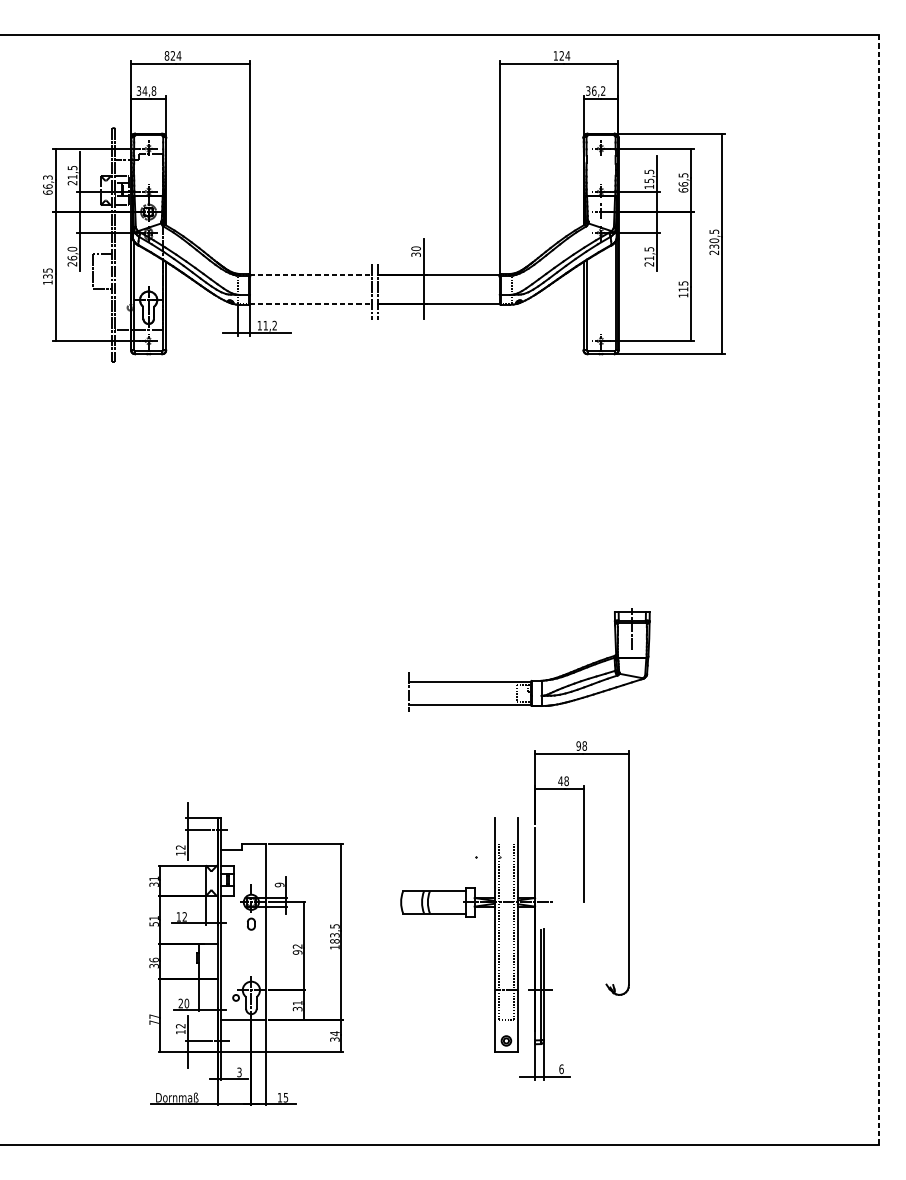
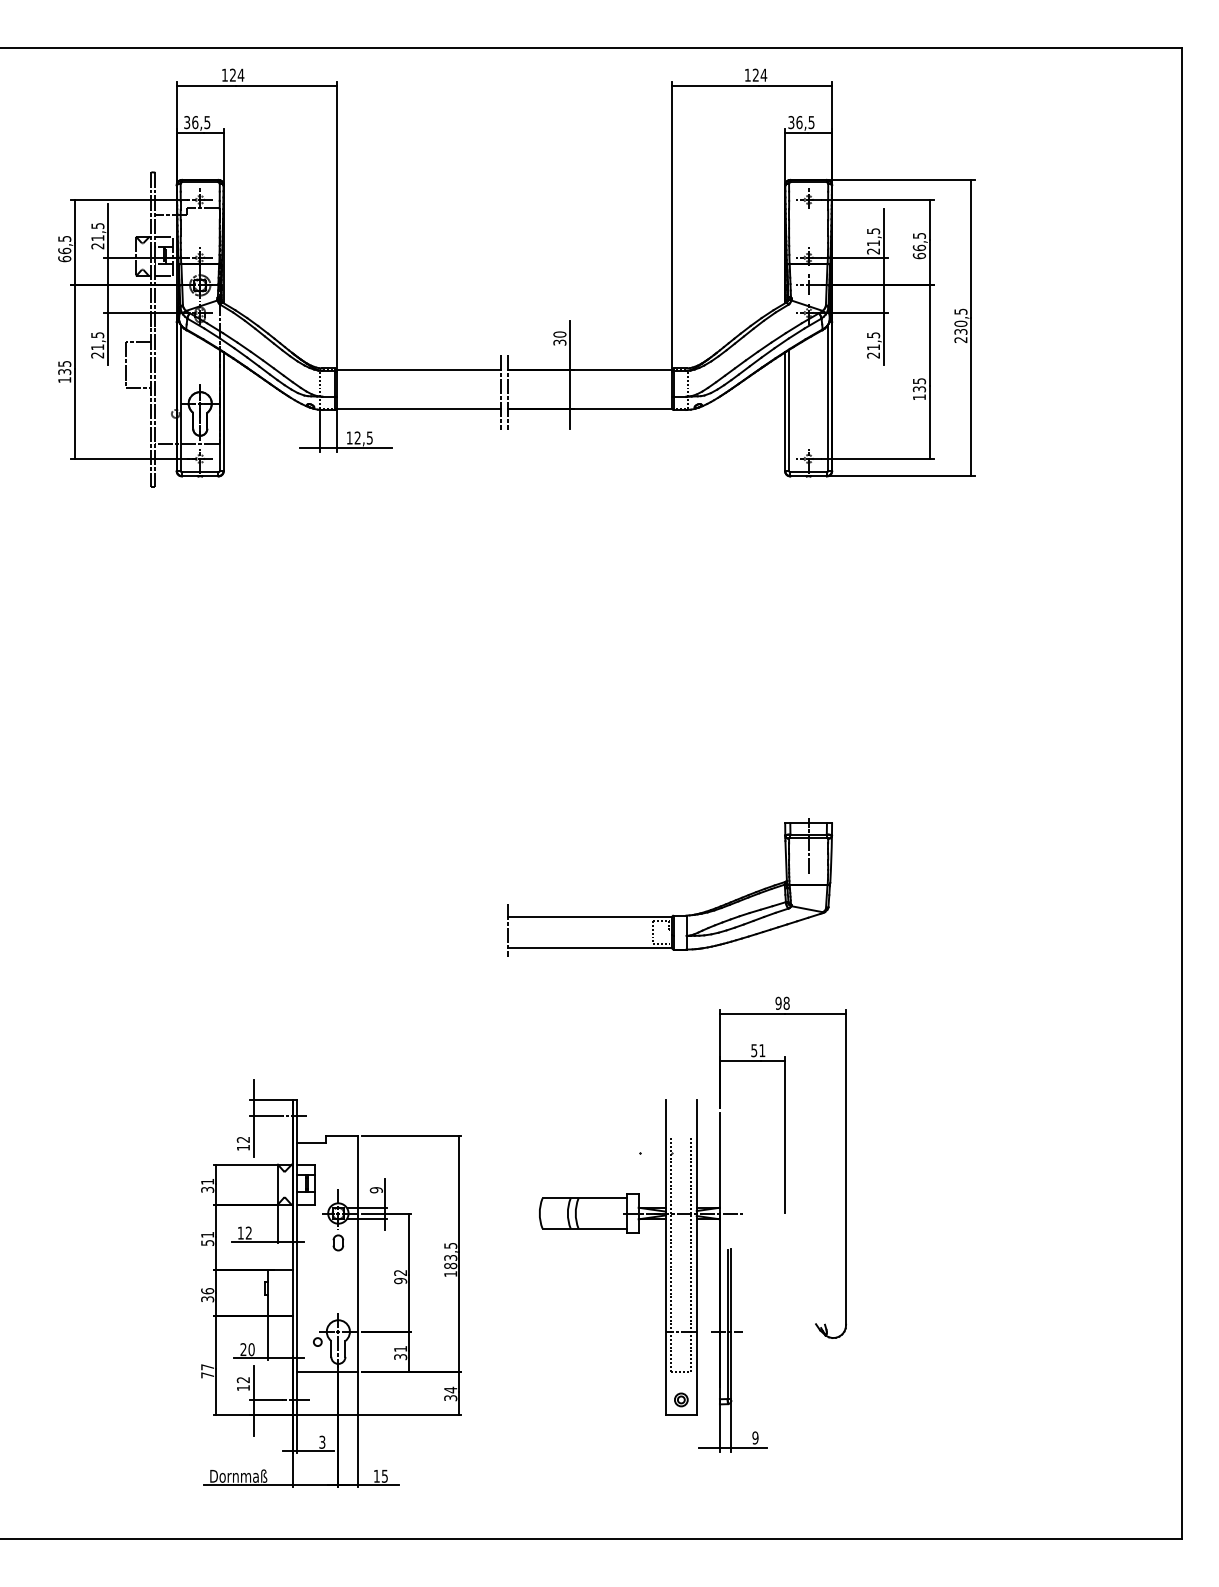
text: (166, 55) -> (224, 74), 824 -> 124
text: (148, 91) -> (200, 122), 34,8 -> 36,5
text: (603, 91) -> (811, 122), 36,2 -> 36,5
text: (46, 177) -> (63, 238), 66,3 -> 66,5
text: (649, 183) -> (873, 247), 15,5 -> 21,5
text: (72, 253) -> (97, 341), 26,0 -> 21,5
line: (311, 274) -> (419, 369), dashed -> solid
text: (683, 289) -> (919, 389), 115 -> 135
line: (311, 303) -> (419, 408), dashed -> solid
text: (270, 325) -> (363, 437), 11,2 -> 12,5
line: (879, 590) -> (1182, 793), dashed -> solid
part: (531, 679) -> (672, 914), moved
text: (563, 781) -> (757, 1050), 48 -> 51
text: (561, 1068) -> (755, 1437), 6 -> 9

